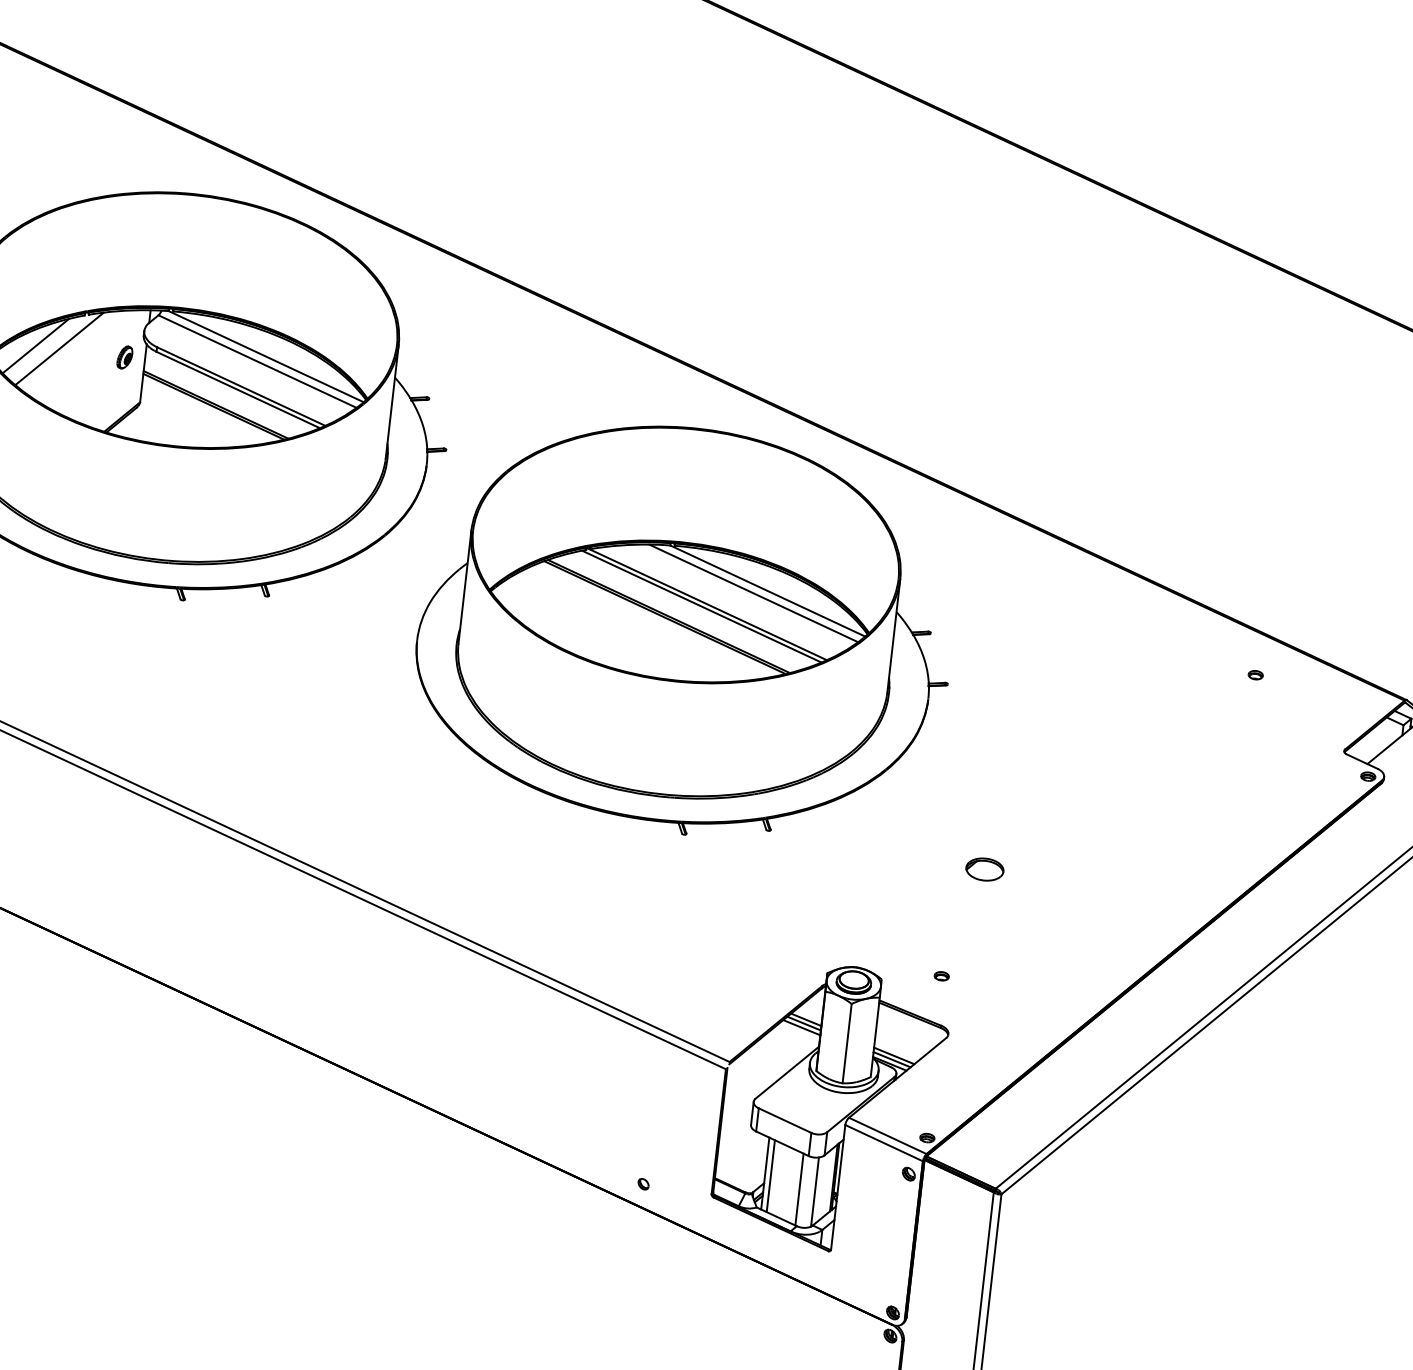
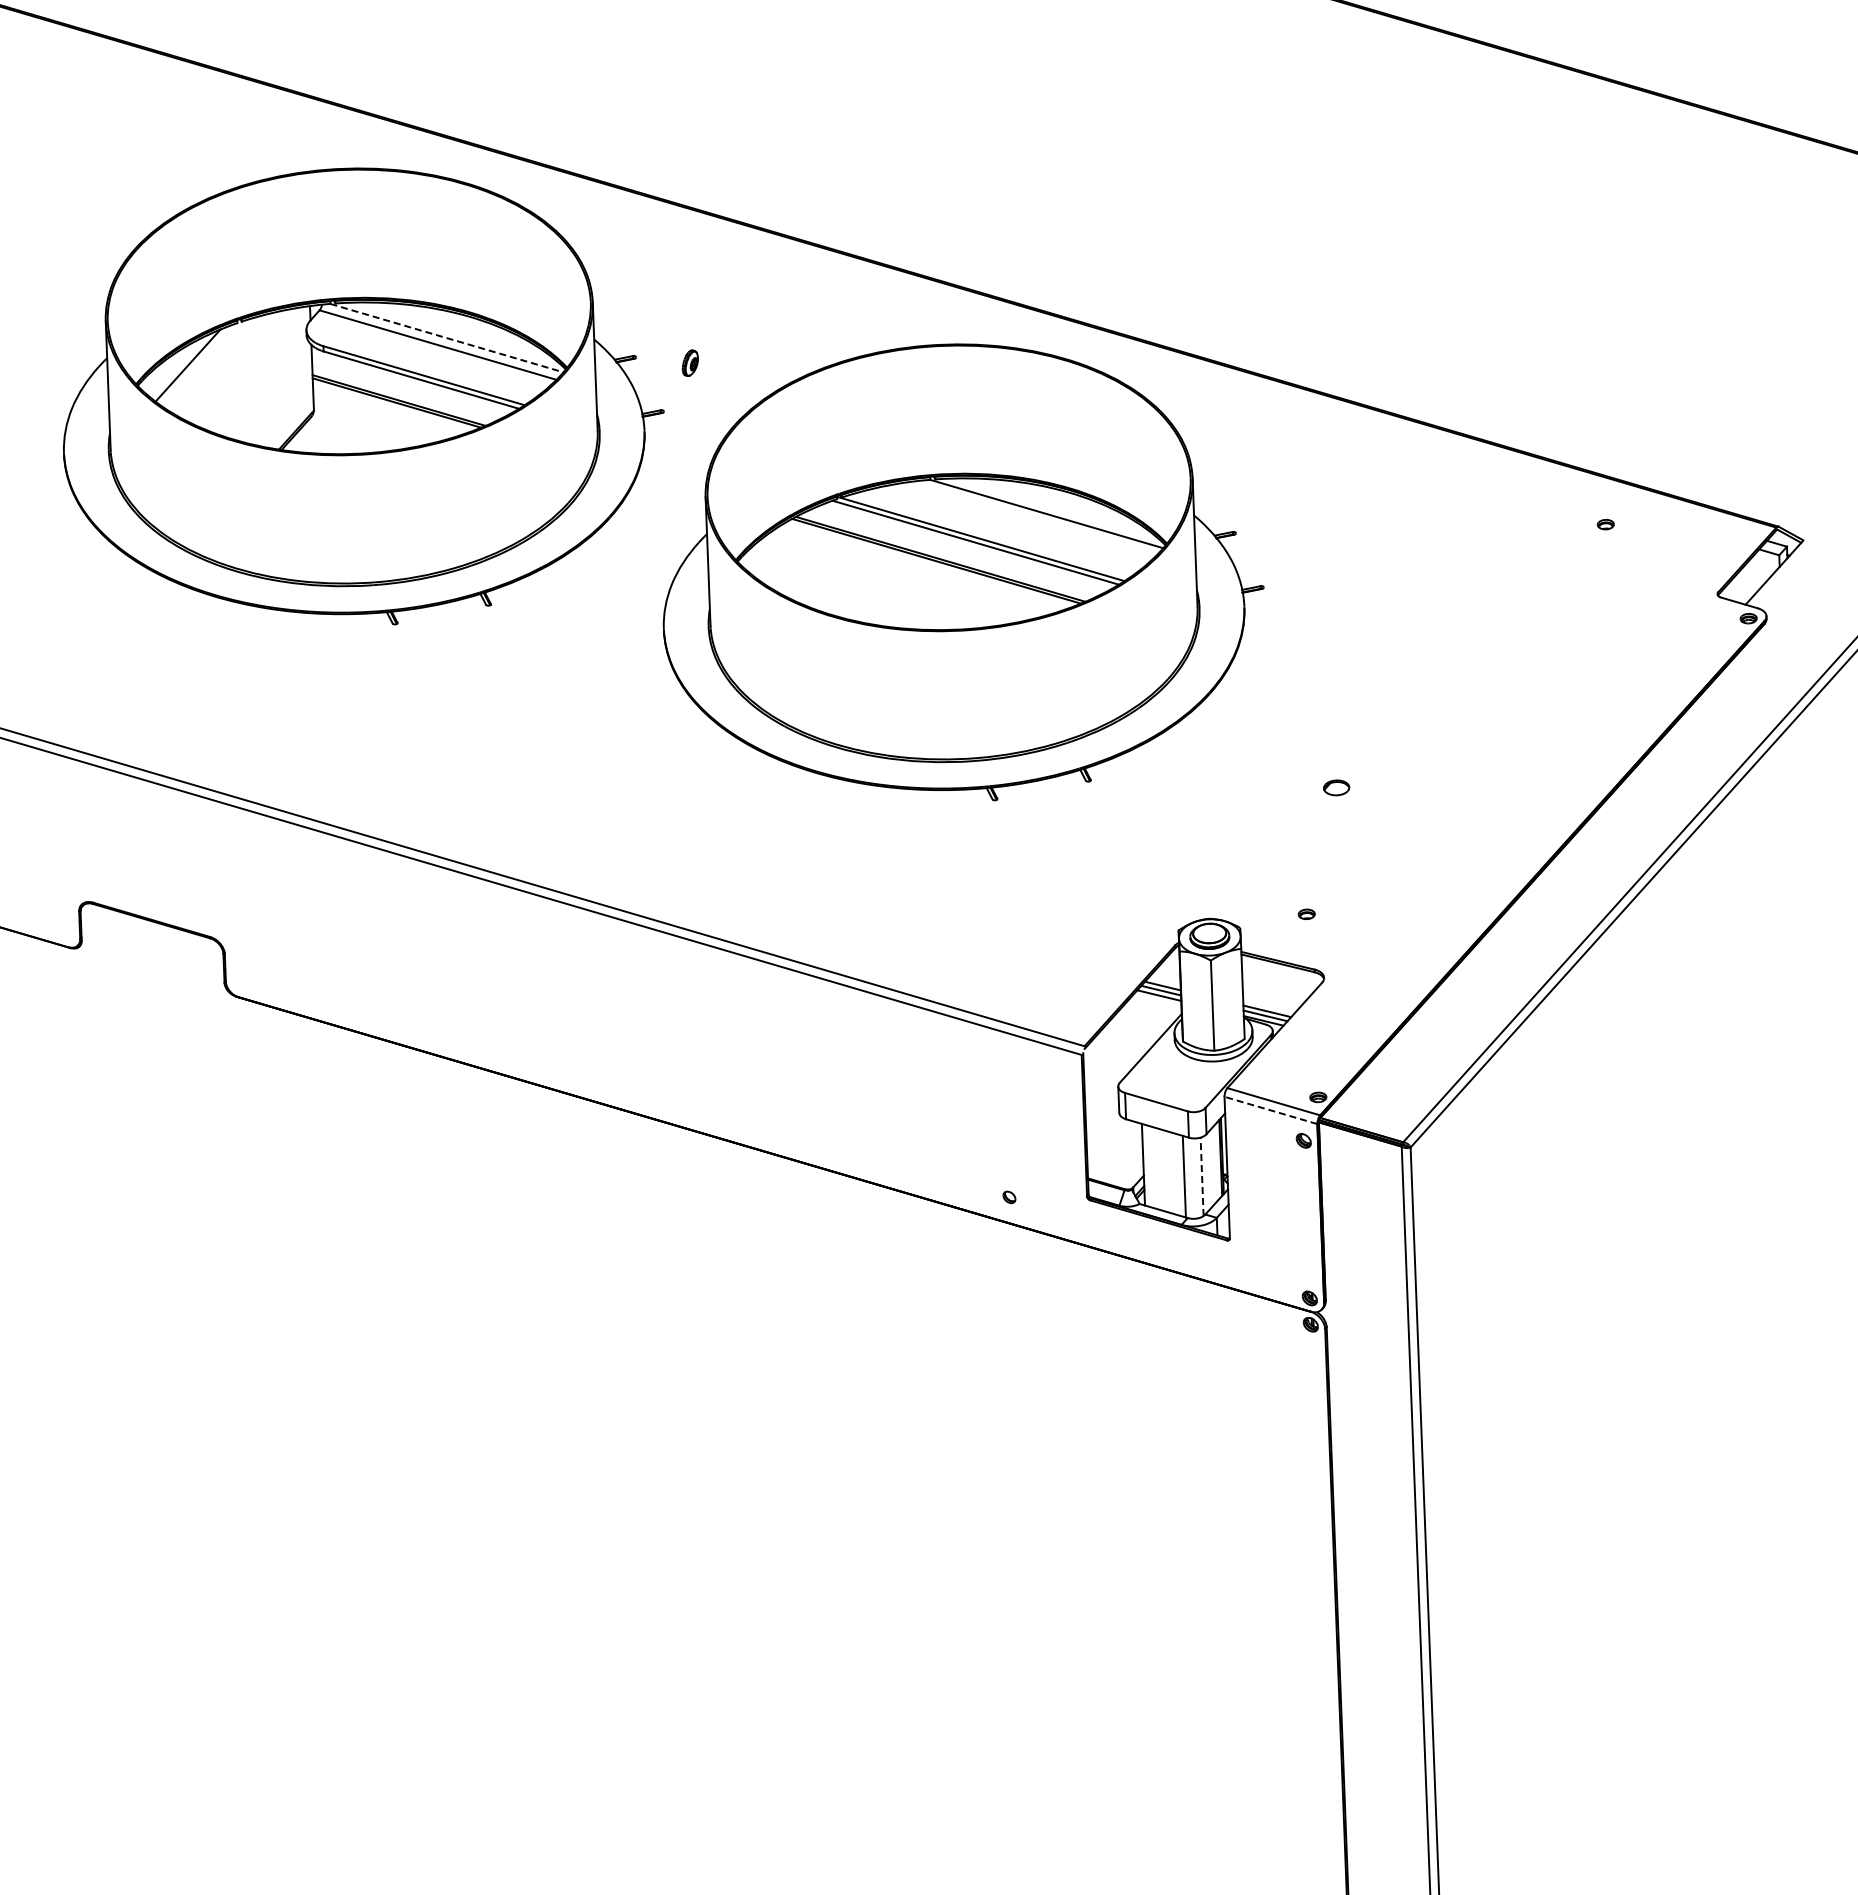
line: (59, 348) -> (214, 364), removed
part: (124, 356) -> (689, 362), moved
line: (266, 357) -> (447, 338), solid -> dashed
line: (753, 592) -> (1031, 518), removed
part: (984, 869) -> (1336, 787), size x0.6
line: (883, 1143) -> (1270, 1110), solid -> dashed
line: (770, 1175) -> (1149, 1166), removed
line: (815, 1191) -> (1202, 1176), solid -> dashed

